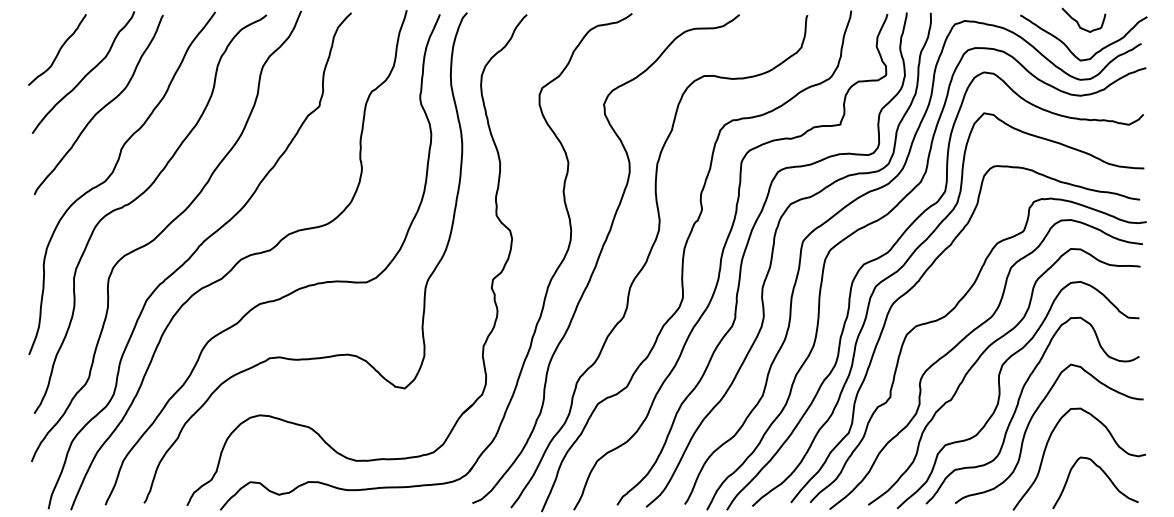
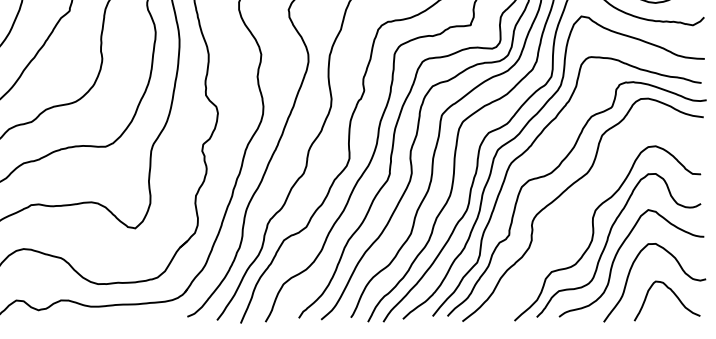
curve: (979, 359) -> (577, 206), removed

